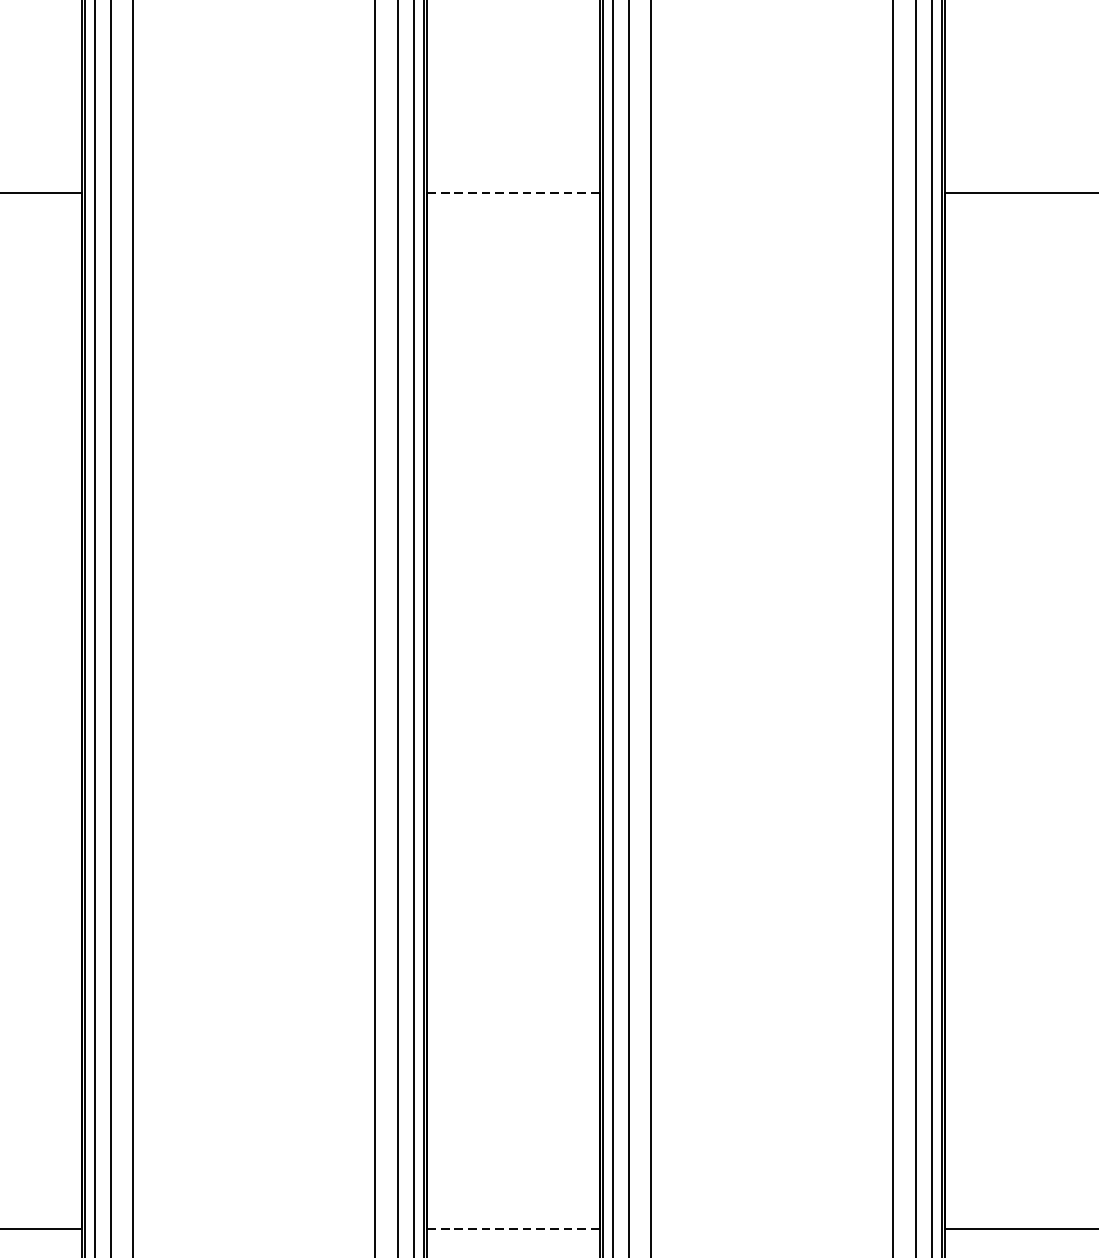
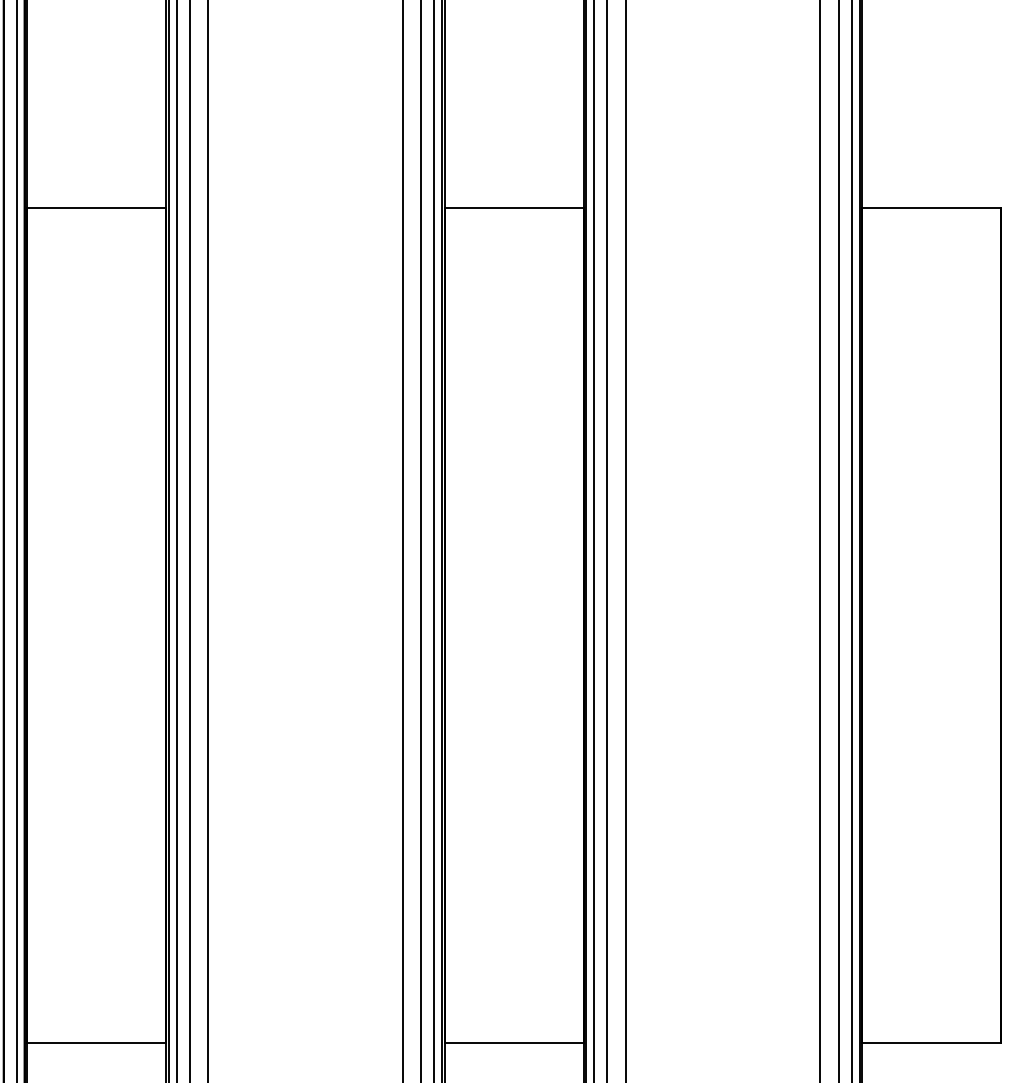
line: (513, 192) -> (514, 208), dashed -> solid
line: (513, 1229) -> (514, 1043), dashed -> solid

